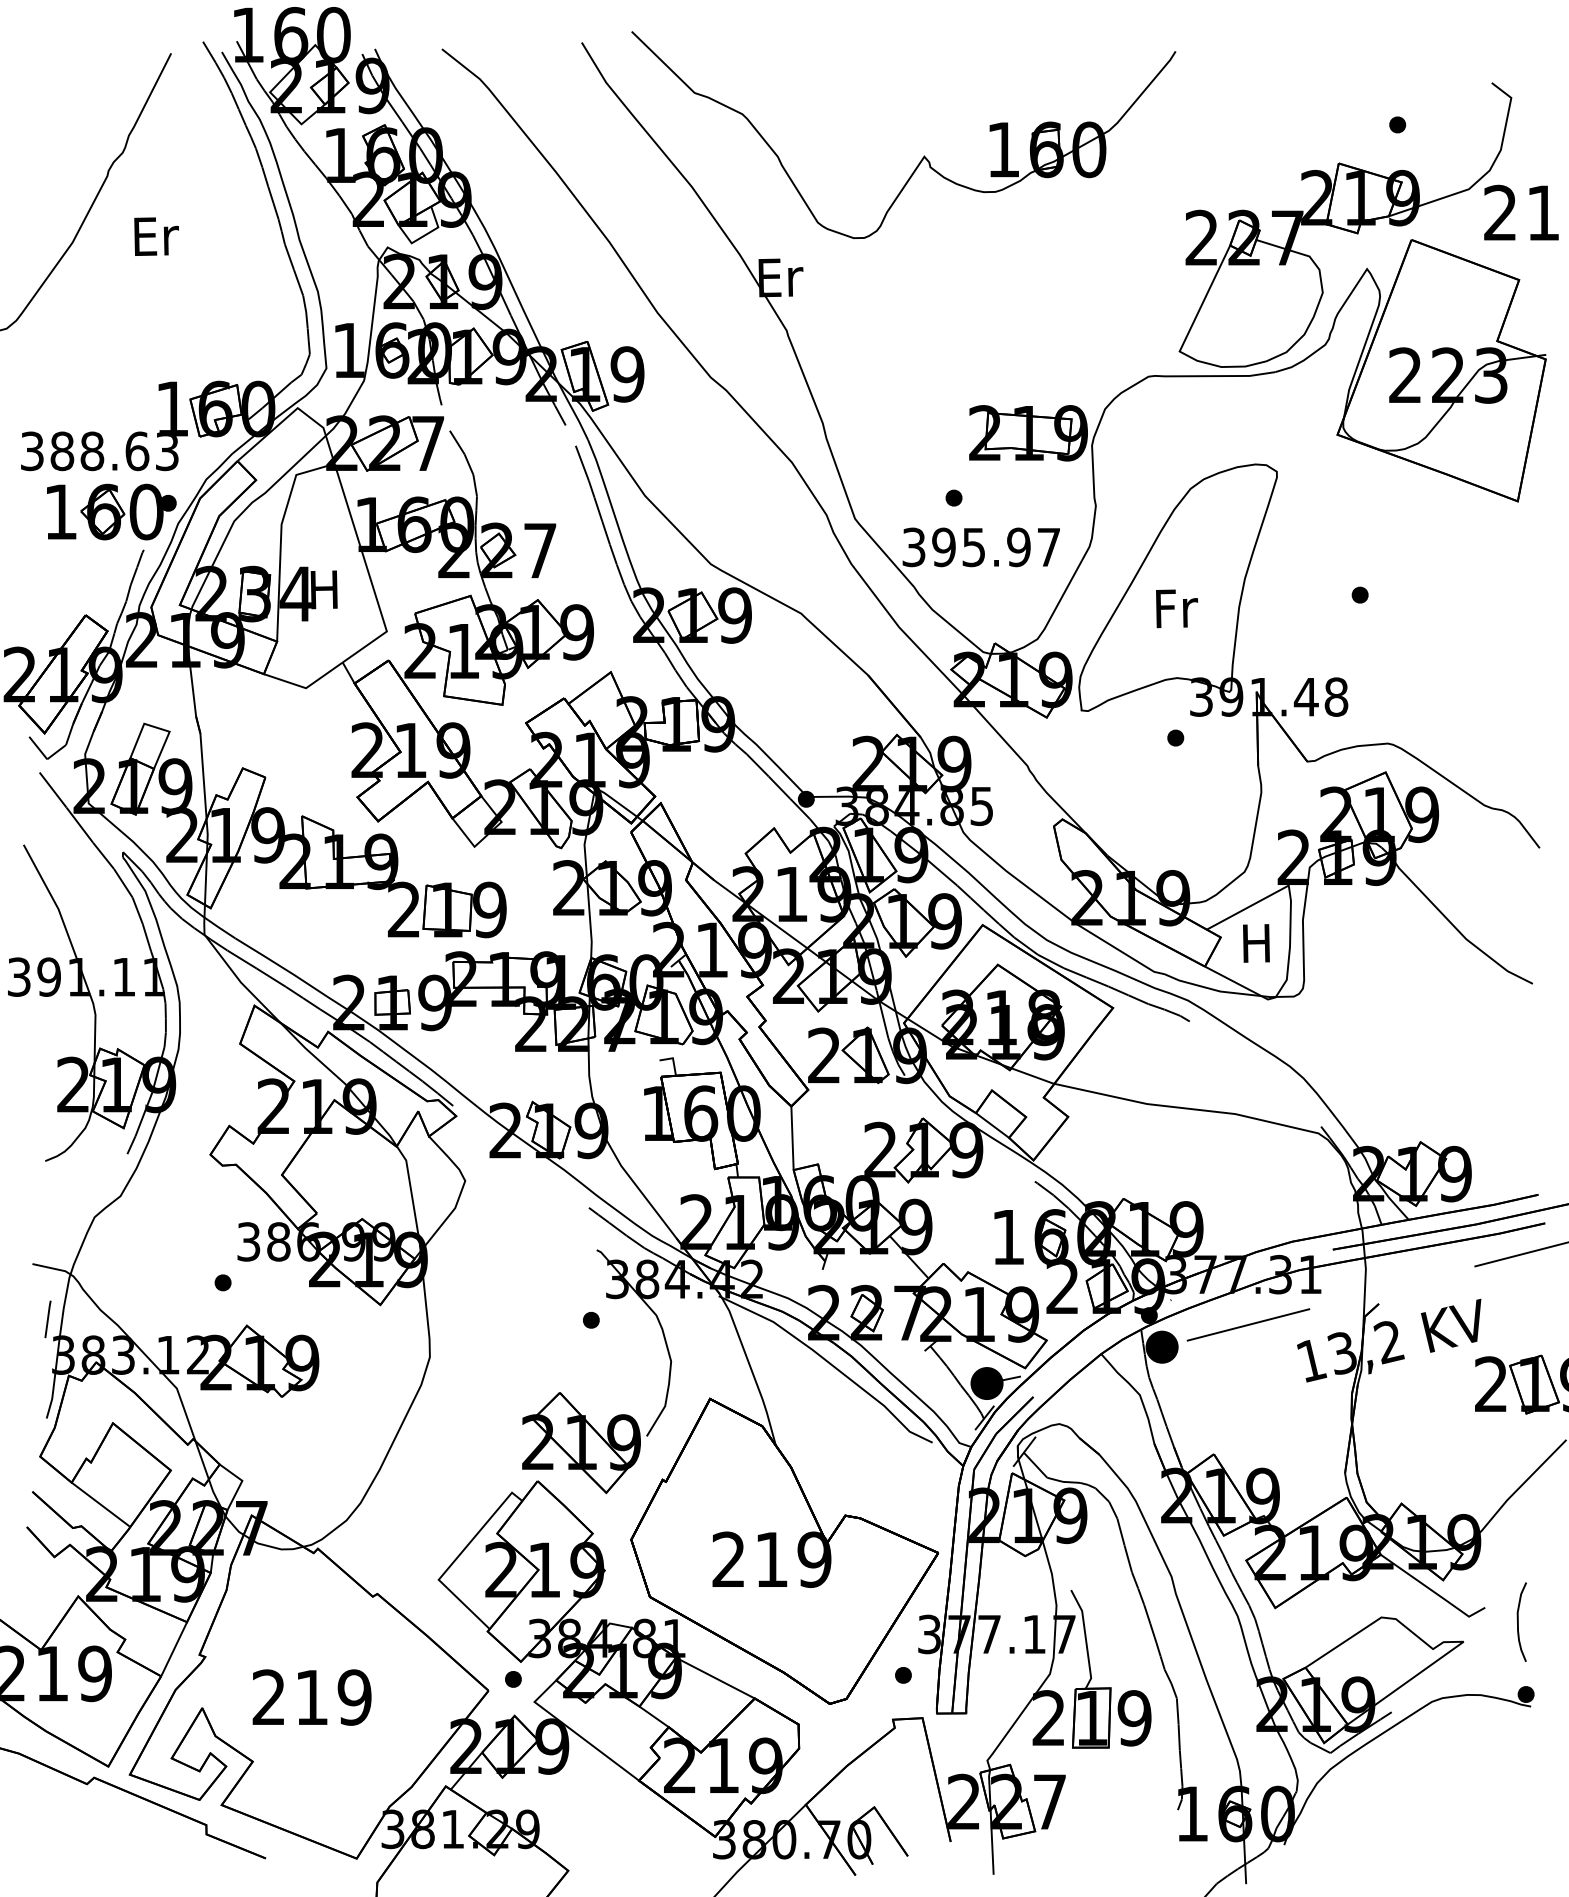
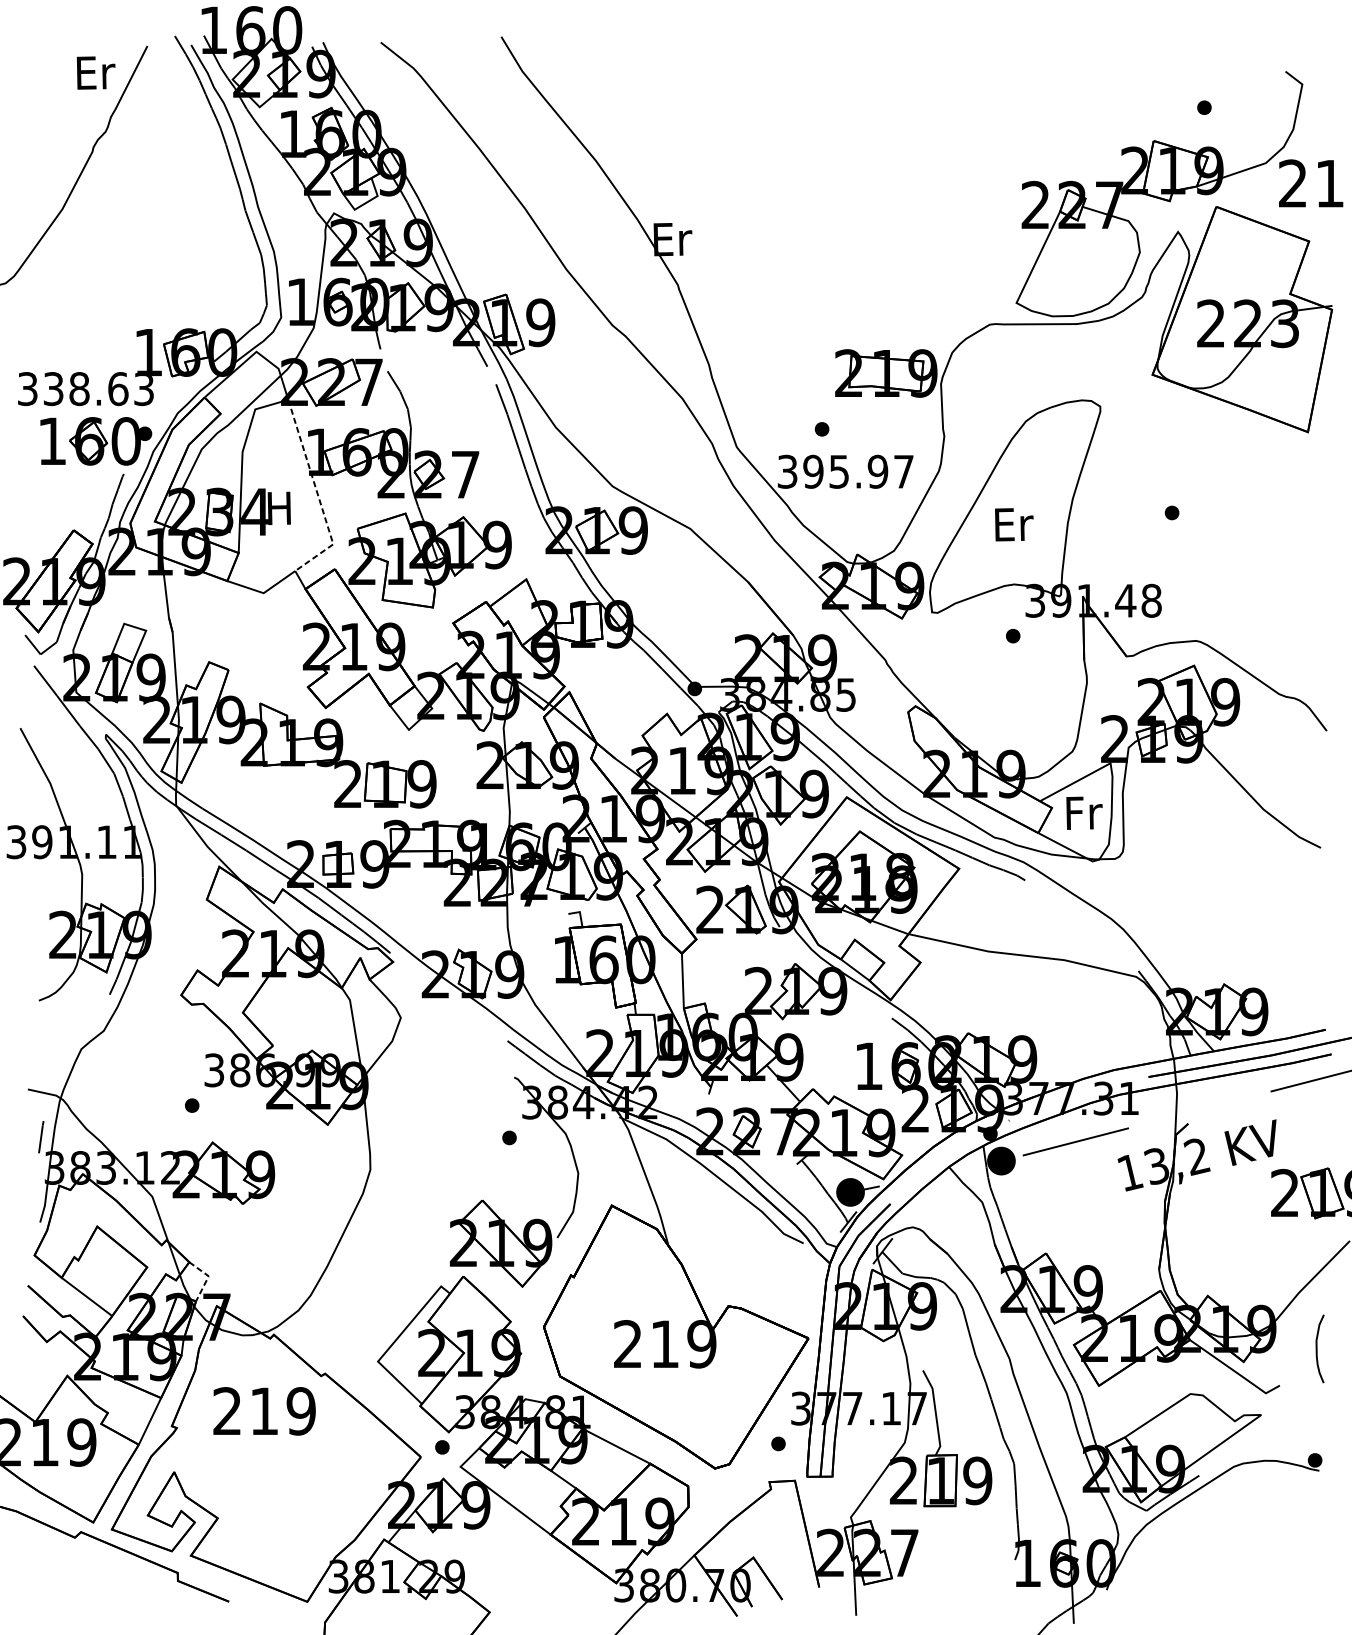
part: (924, 155) -> (796, 134), removed
text: (156, 236) -> (96, 72), moved
text: (62, 451) -> (53, 389), 388.63 -> 338.63
line: (369, 574) -> (318, 495), solid -> dashed
text: (1176, 608) -> (1013, 524), Fr -> Er
text: (1258, 943) -> (1084, 813), H -> Fr
line: (241, 1482) -> (208, 1277), solid -> dashed
curve: (1518, 1621) -> (1317, 1348), moved
text: (311, 1697) -> (264, 1411), moved

